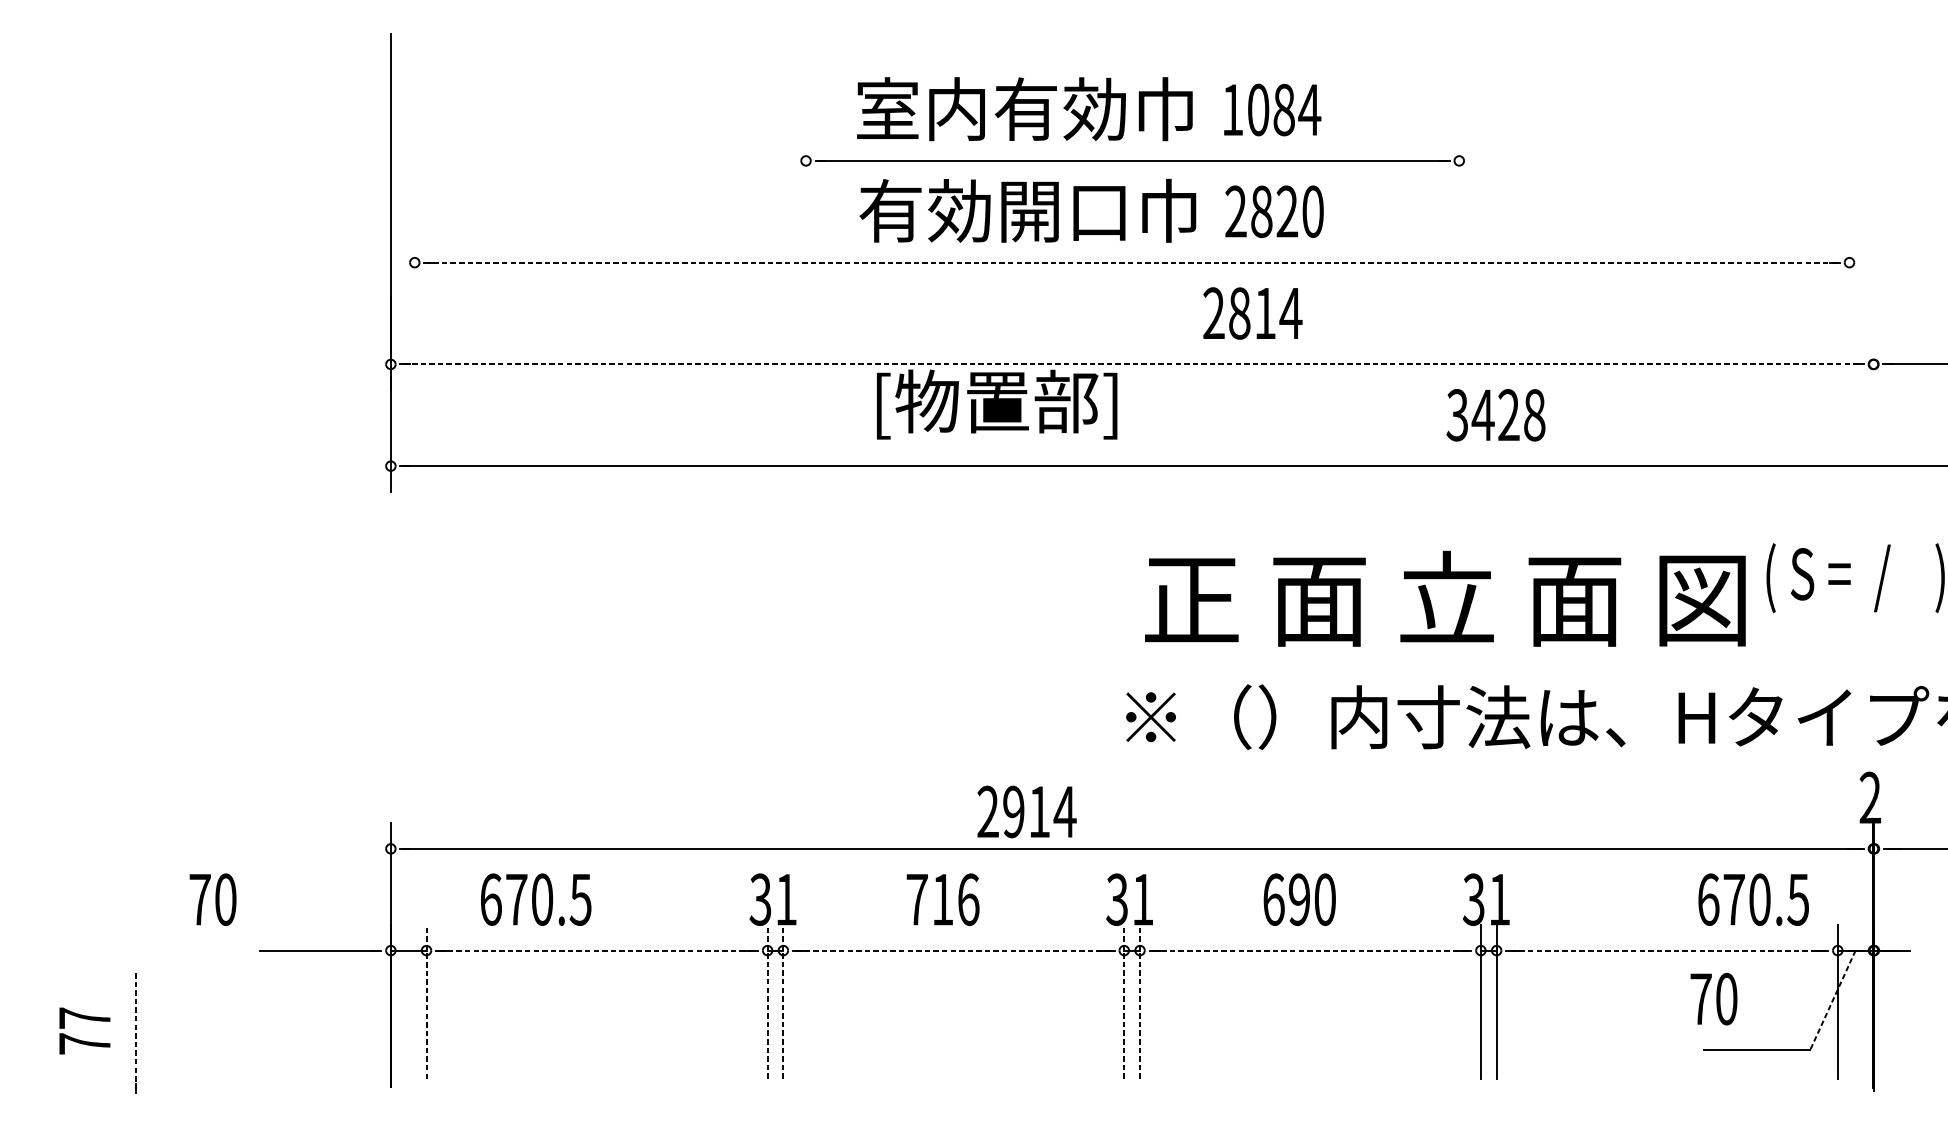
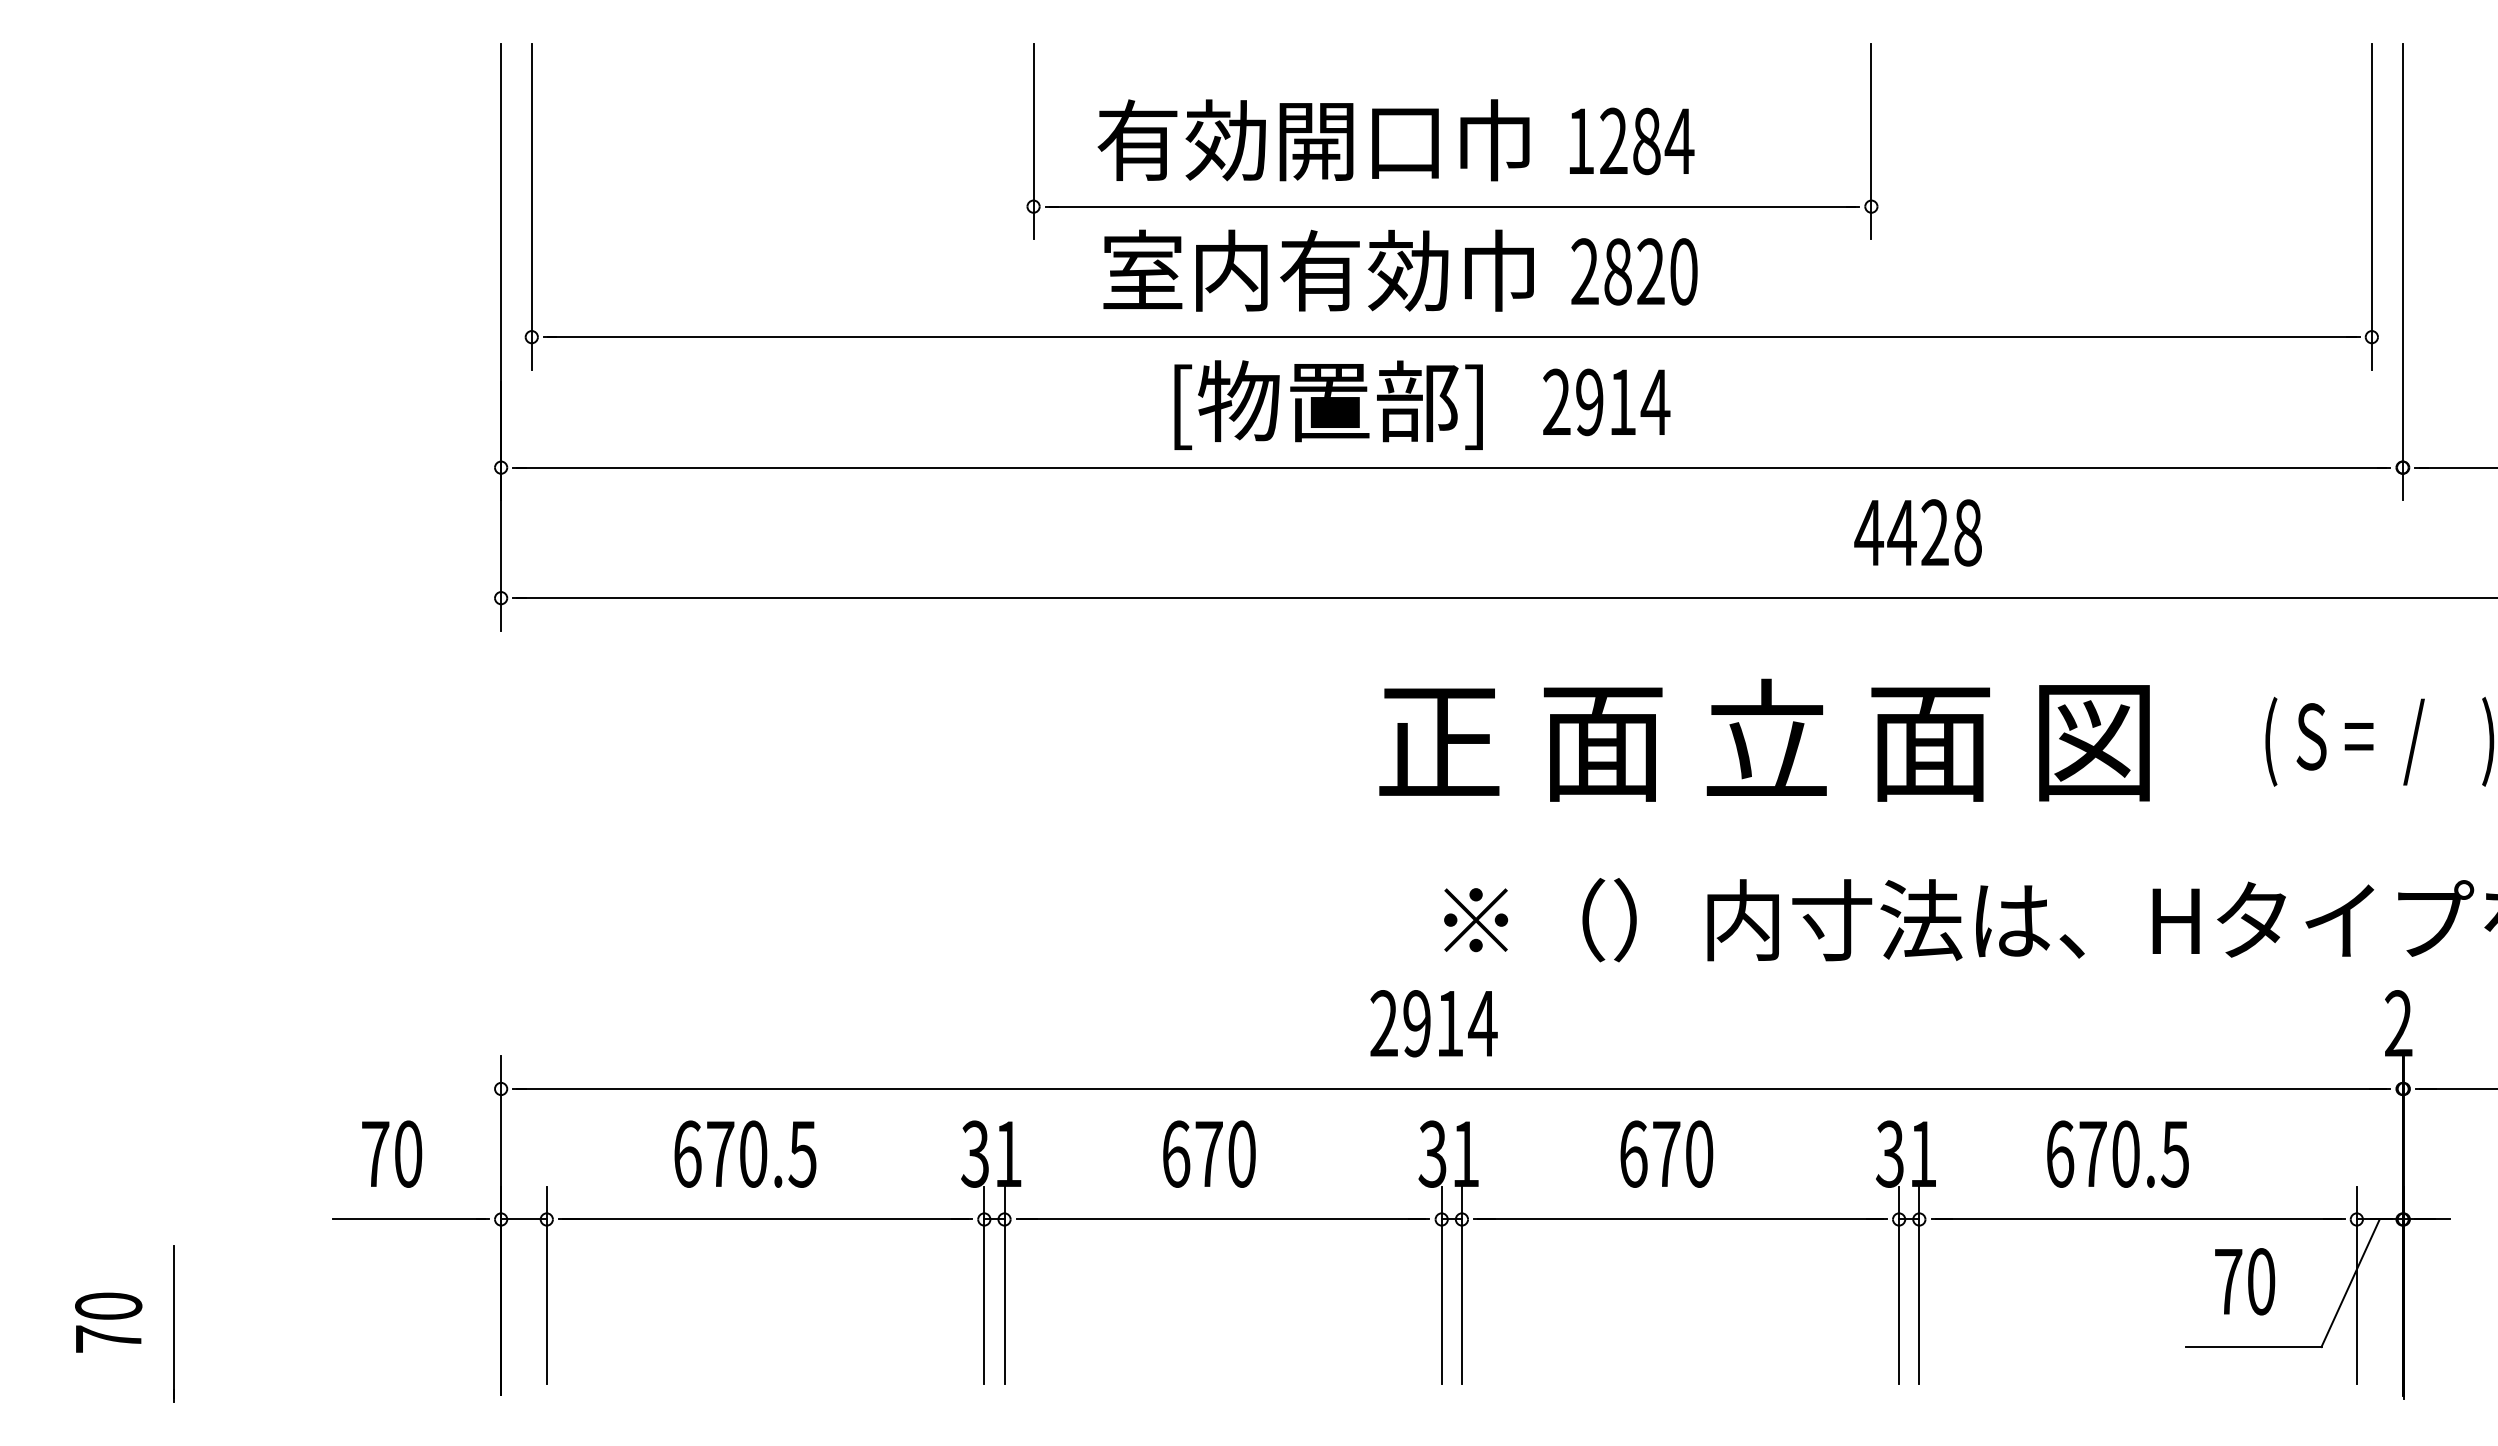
text: (990, 109) -> (1270, 140), 室内有効巾 -> 有効開口巾
line: (805, 110) -> (1033, 141), added
text: (1258, 110) -> (1613, 141), 1084 -> 1284
line: (1459, 110) -> (1871, 141), added
line: (414, 160) -> (531, 206), added
line: (1849, 160) -> (2371, 206), added
text: (994, 210) -> (1275, 270), 有効開口巾 -> 室内有効巾
line: (1873, 211) -> (2402, 271), added
line: (1131, 262) -> (1451, 337), dashed -> solid
text: (1239, 313) -> (1589, 402), 2814 -> 2914
line: (1132, 364) -> (1452, 467), dashed -> solid
text: (997, 404) -> (1328, 404), moved
text: (1457, 414) -> (1869, 532), 3428 -> 4428
text: (1445, 598) -> (1764, 739), moved
text: (1026, 811) -> (1433, 1023), moved
text: (213, 899) -> (392, 1153), moved
text: (536, 899) -> (745, 1153), moved
text: (943, 899) -> (1209, 1153), 716 -> 670
text: (1299, 899) -> (1666, 1153), 690 -> 670
text: (1753, 899) -> (2117, 1153), moved
line: (597, 950) -> (766, 1219), dashed -> solid
line: (954, 950) -> (1223, 1219), dashed -> solid
line: (1311, 950) -> (1681, 1219), dashed -> solid
line: (1666, 950) -> (2137, 1219), dashed -> solid
text: (1714, 998) -> (2245, 1281), moved
line: (1832, 1000) -> (2350, 1283), dashed -> solid
line: (426, 1002) -> (546, 1285), dashed -> solid
line: (767, 1002) -> (984, 1285), dashed -> solid
line: (783, 1002) -> (1004, 1285), dashed -> solid
line: (1124, 1002) -> (1441, 1285), dashed -> solid
line: (1139, 1002) -> (1461, 1285), dashed -> solid
text: (84, 1017) -> (108, 1305), 77 -> 70
line: (135, 1030) -> (173, 1321), dashed -> solid

